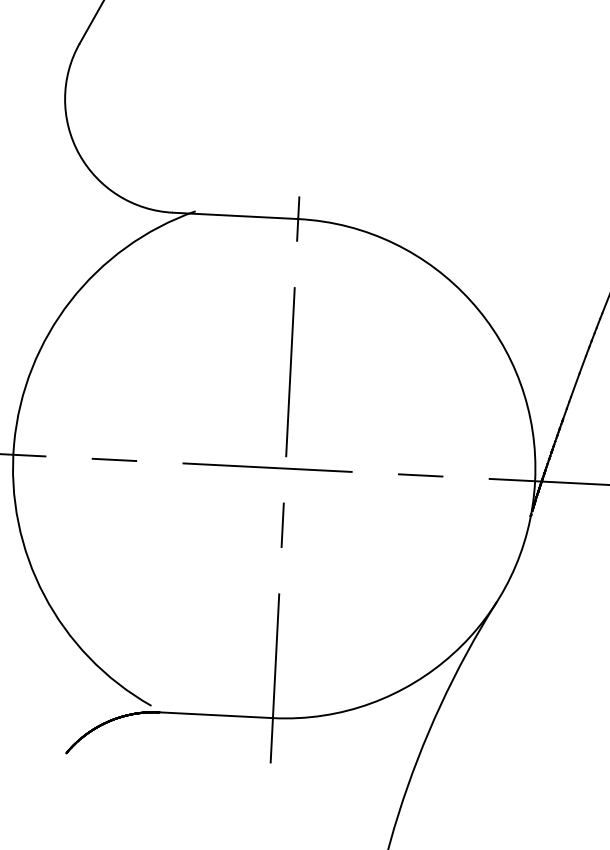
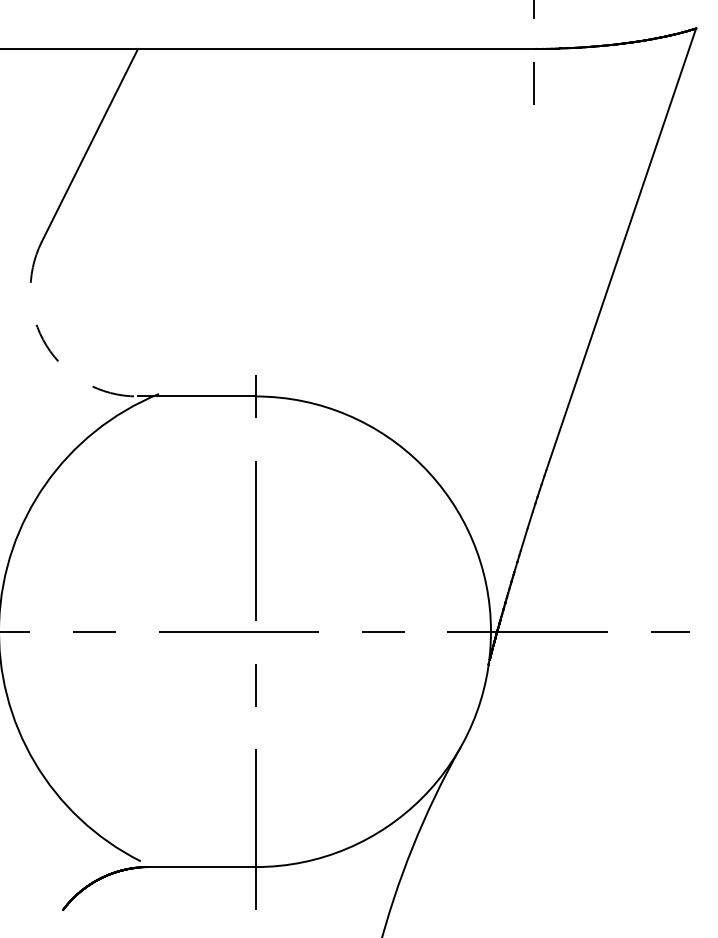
arc: (79, 153) -> (46, 345), solid -> dashed

